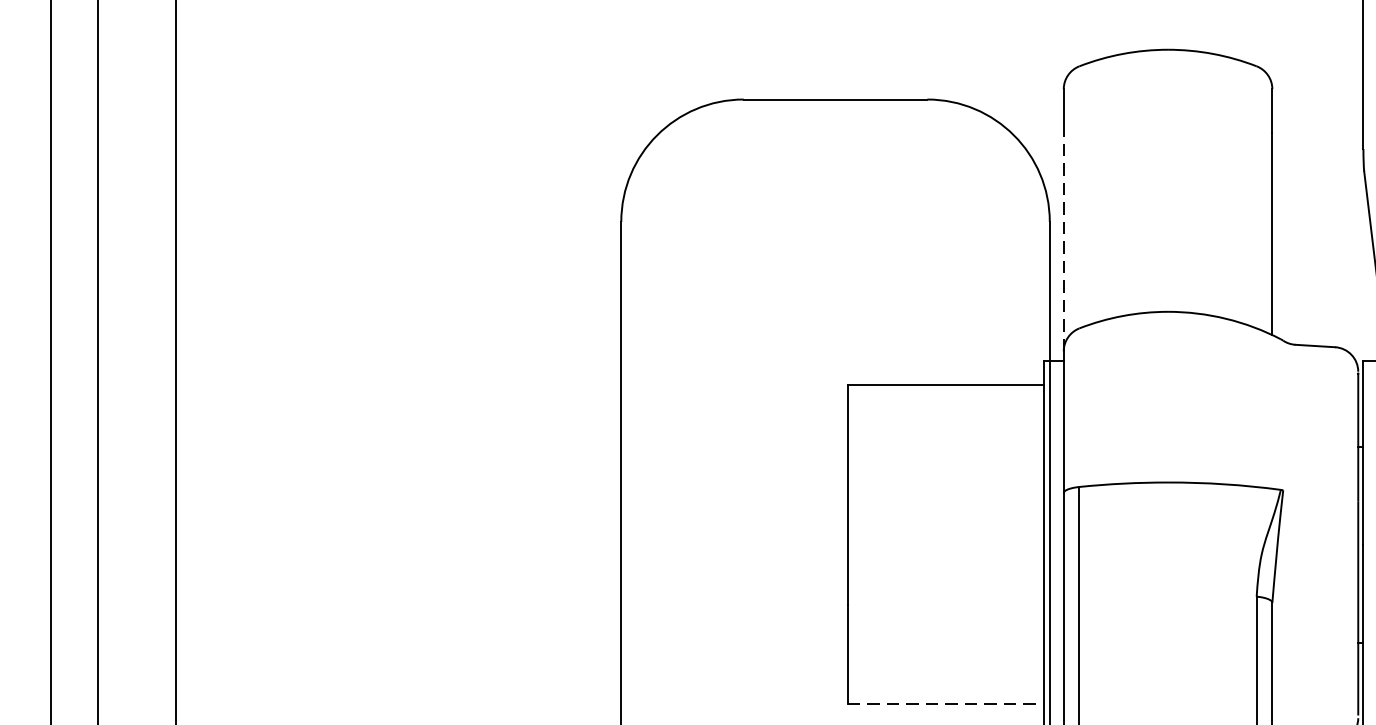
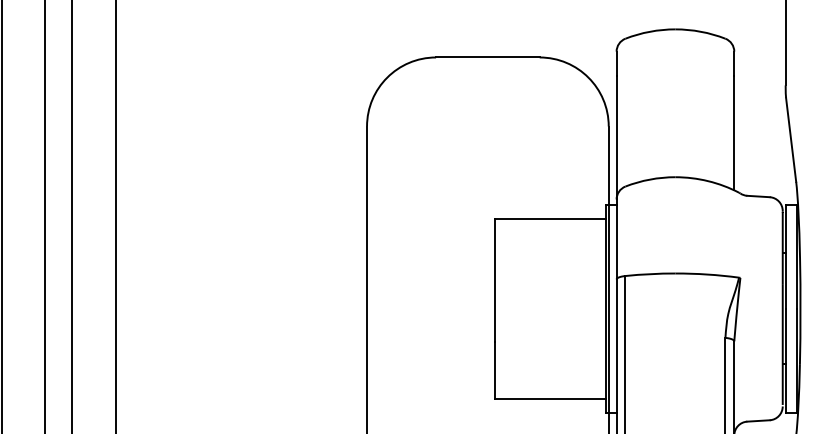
line: (1063, 241) -> (616, 137), dashed -> solid
line: (946, 704) -> (550, 398), dashed -> solid

